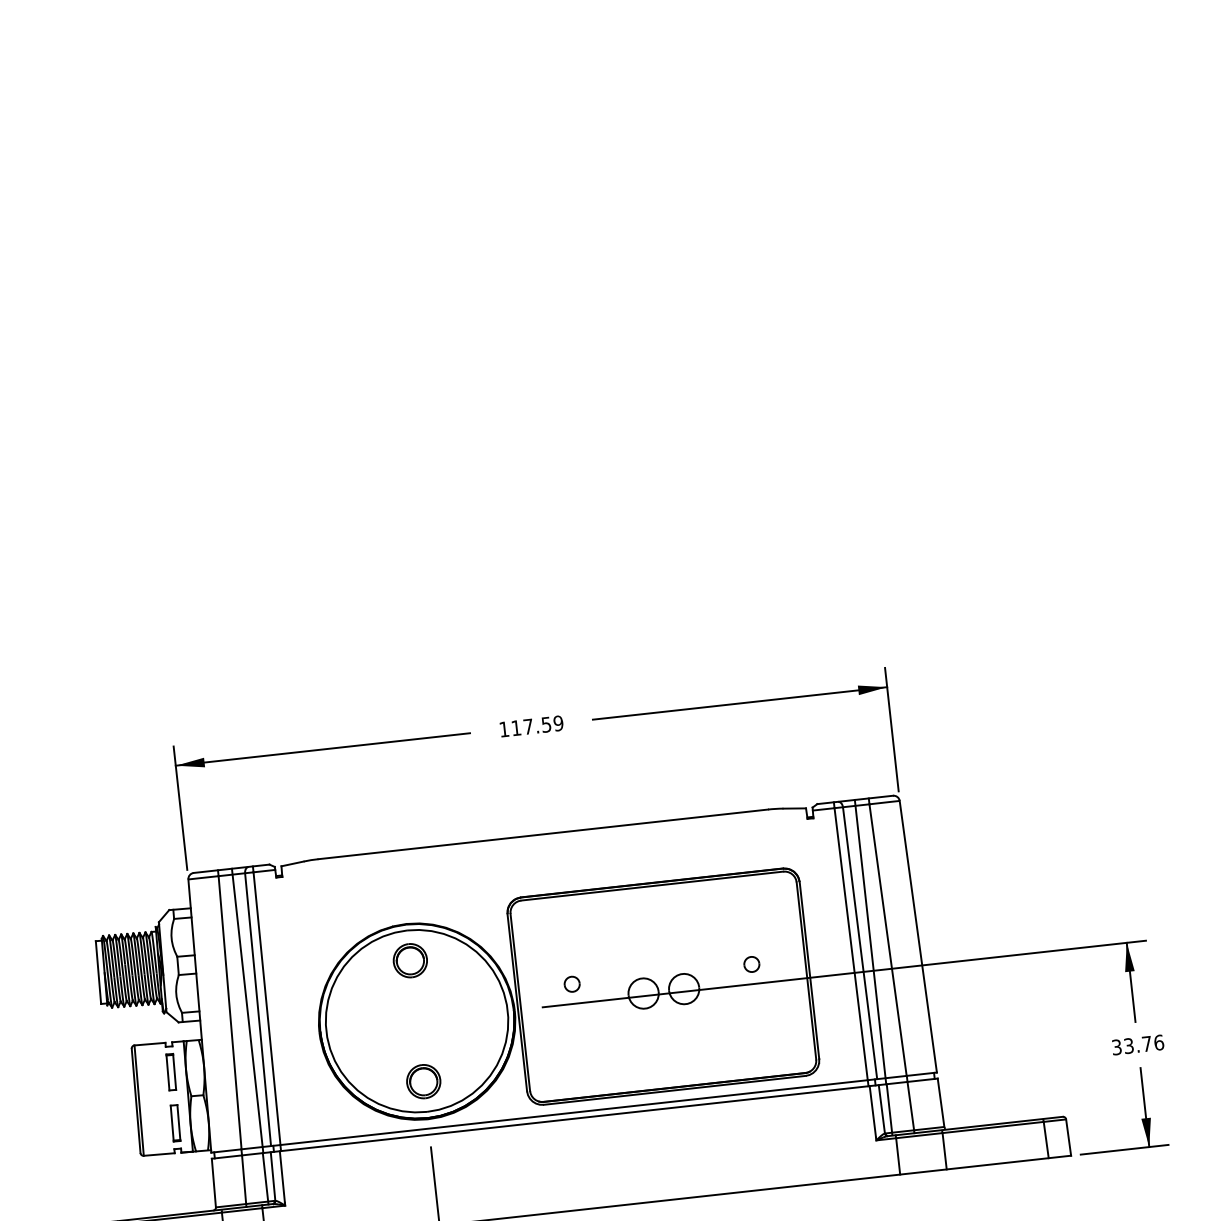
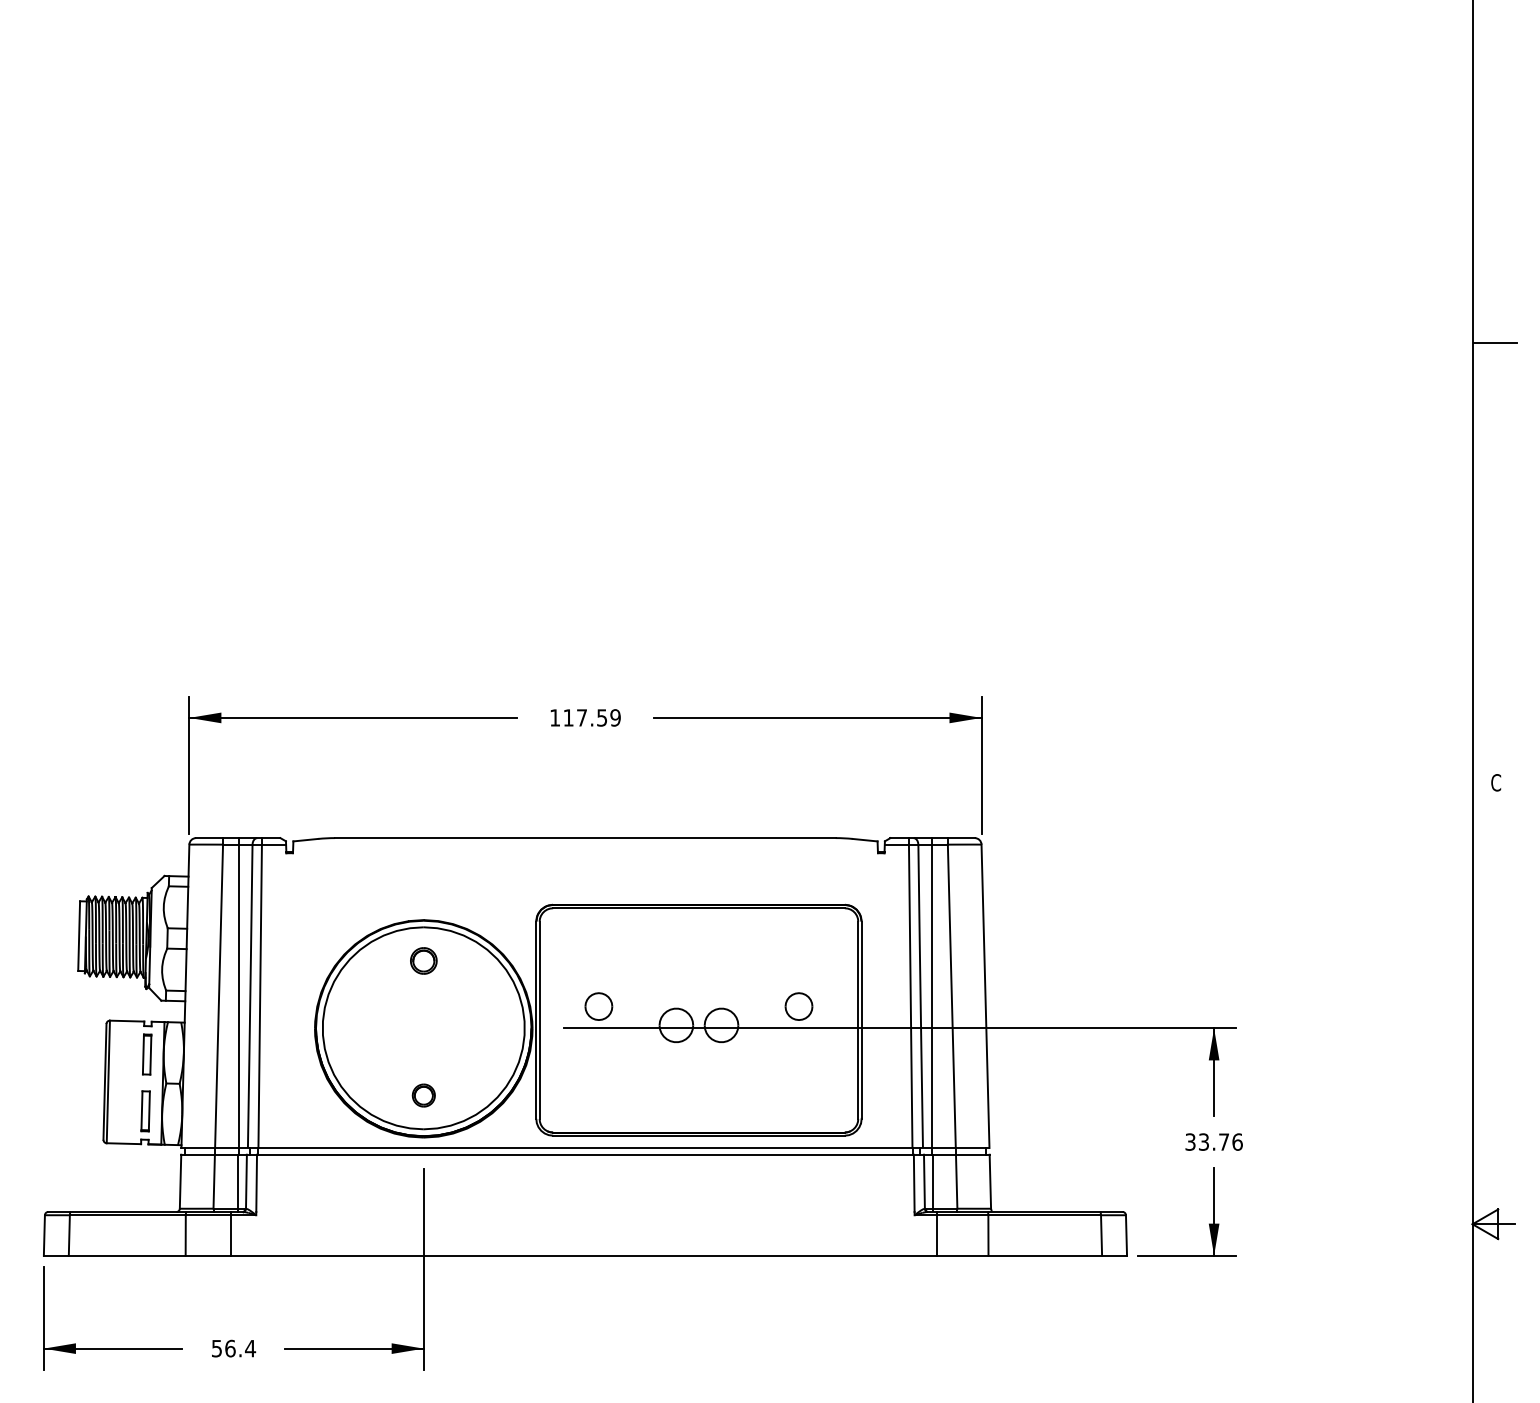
part: (410, 960) -> (423, 960), size x0.7
part: (751, 964) -> (798, 1006), size x1.6
part: (571, 984) -> (598, 1006), size x1.6
part: (423, 1081) -> (423, 1095), size x0.6

